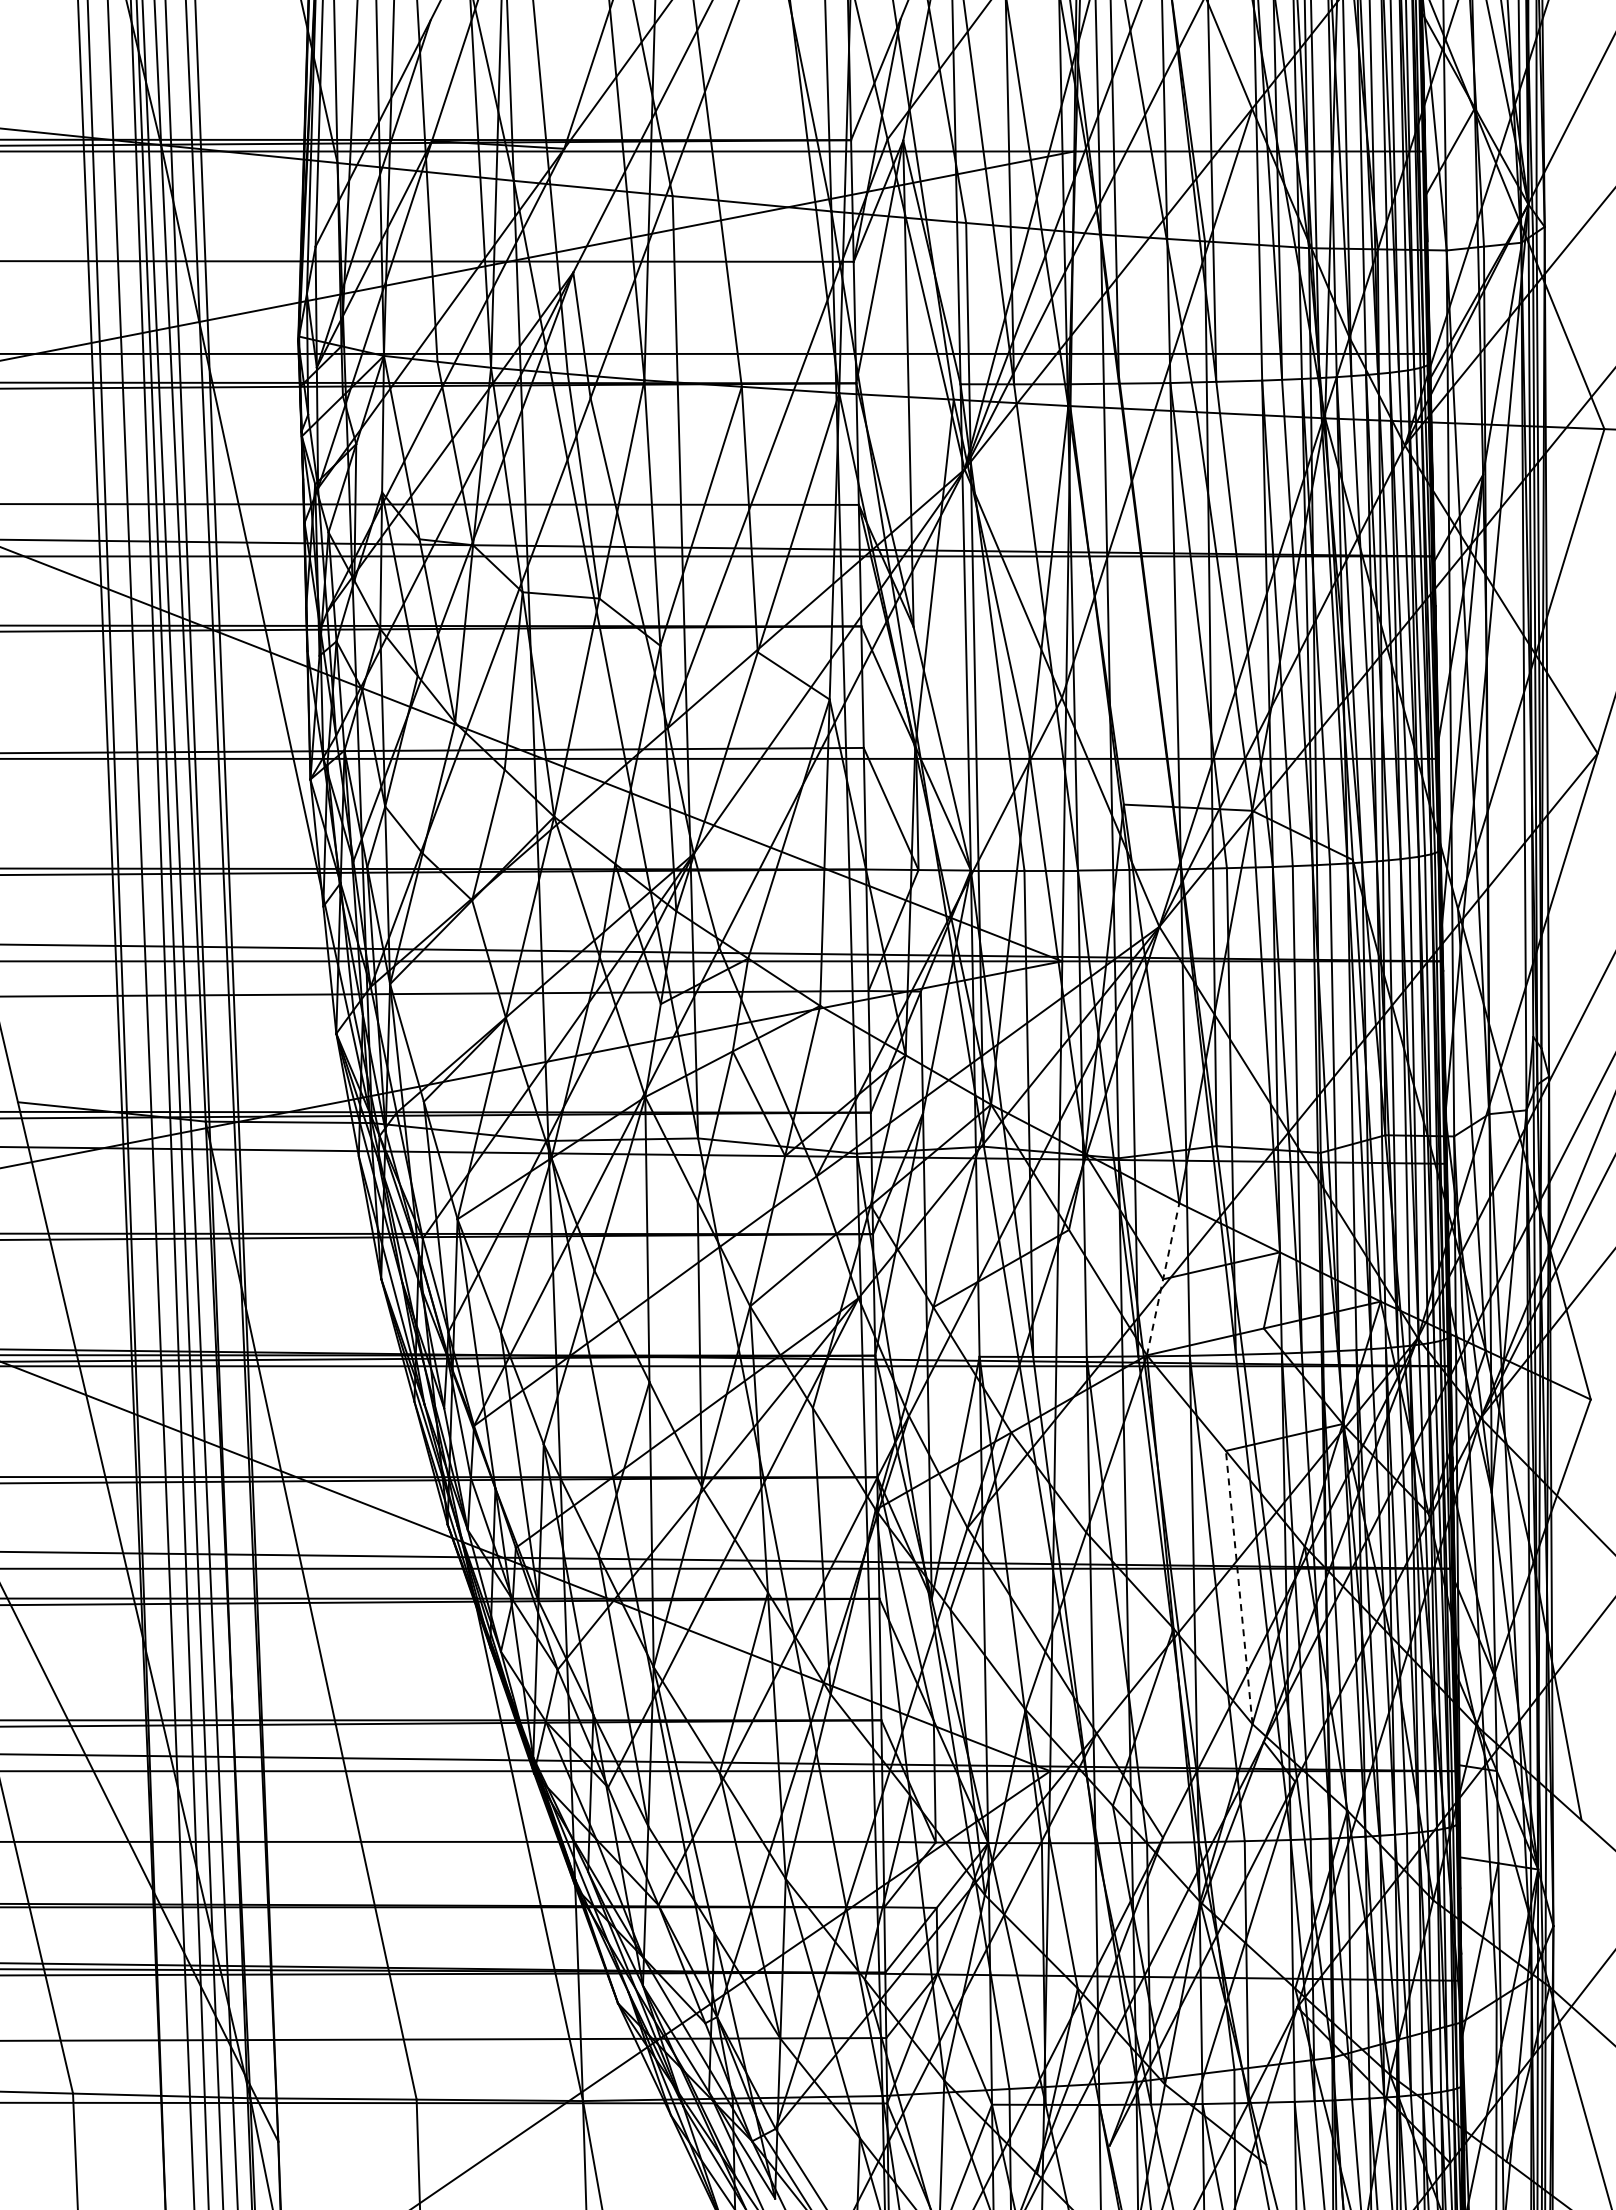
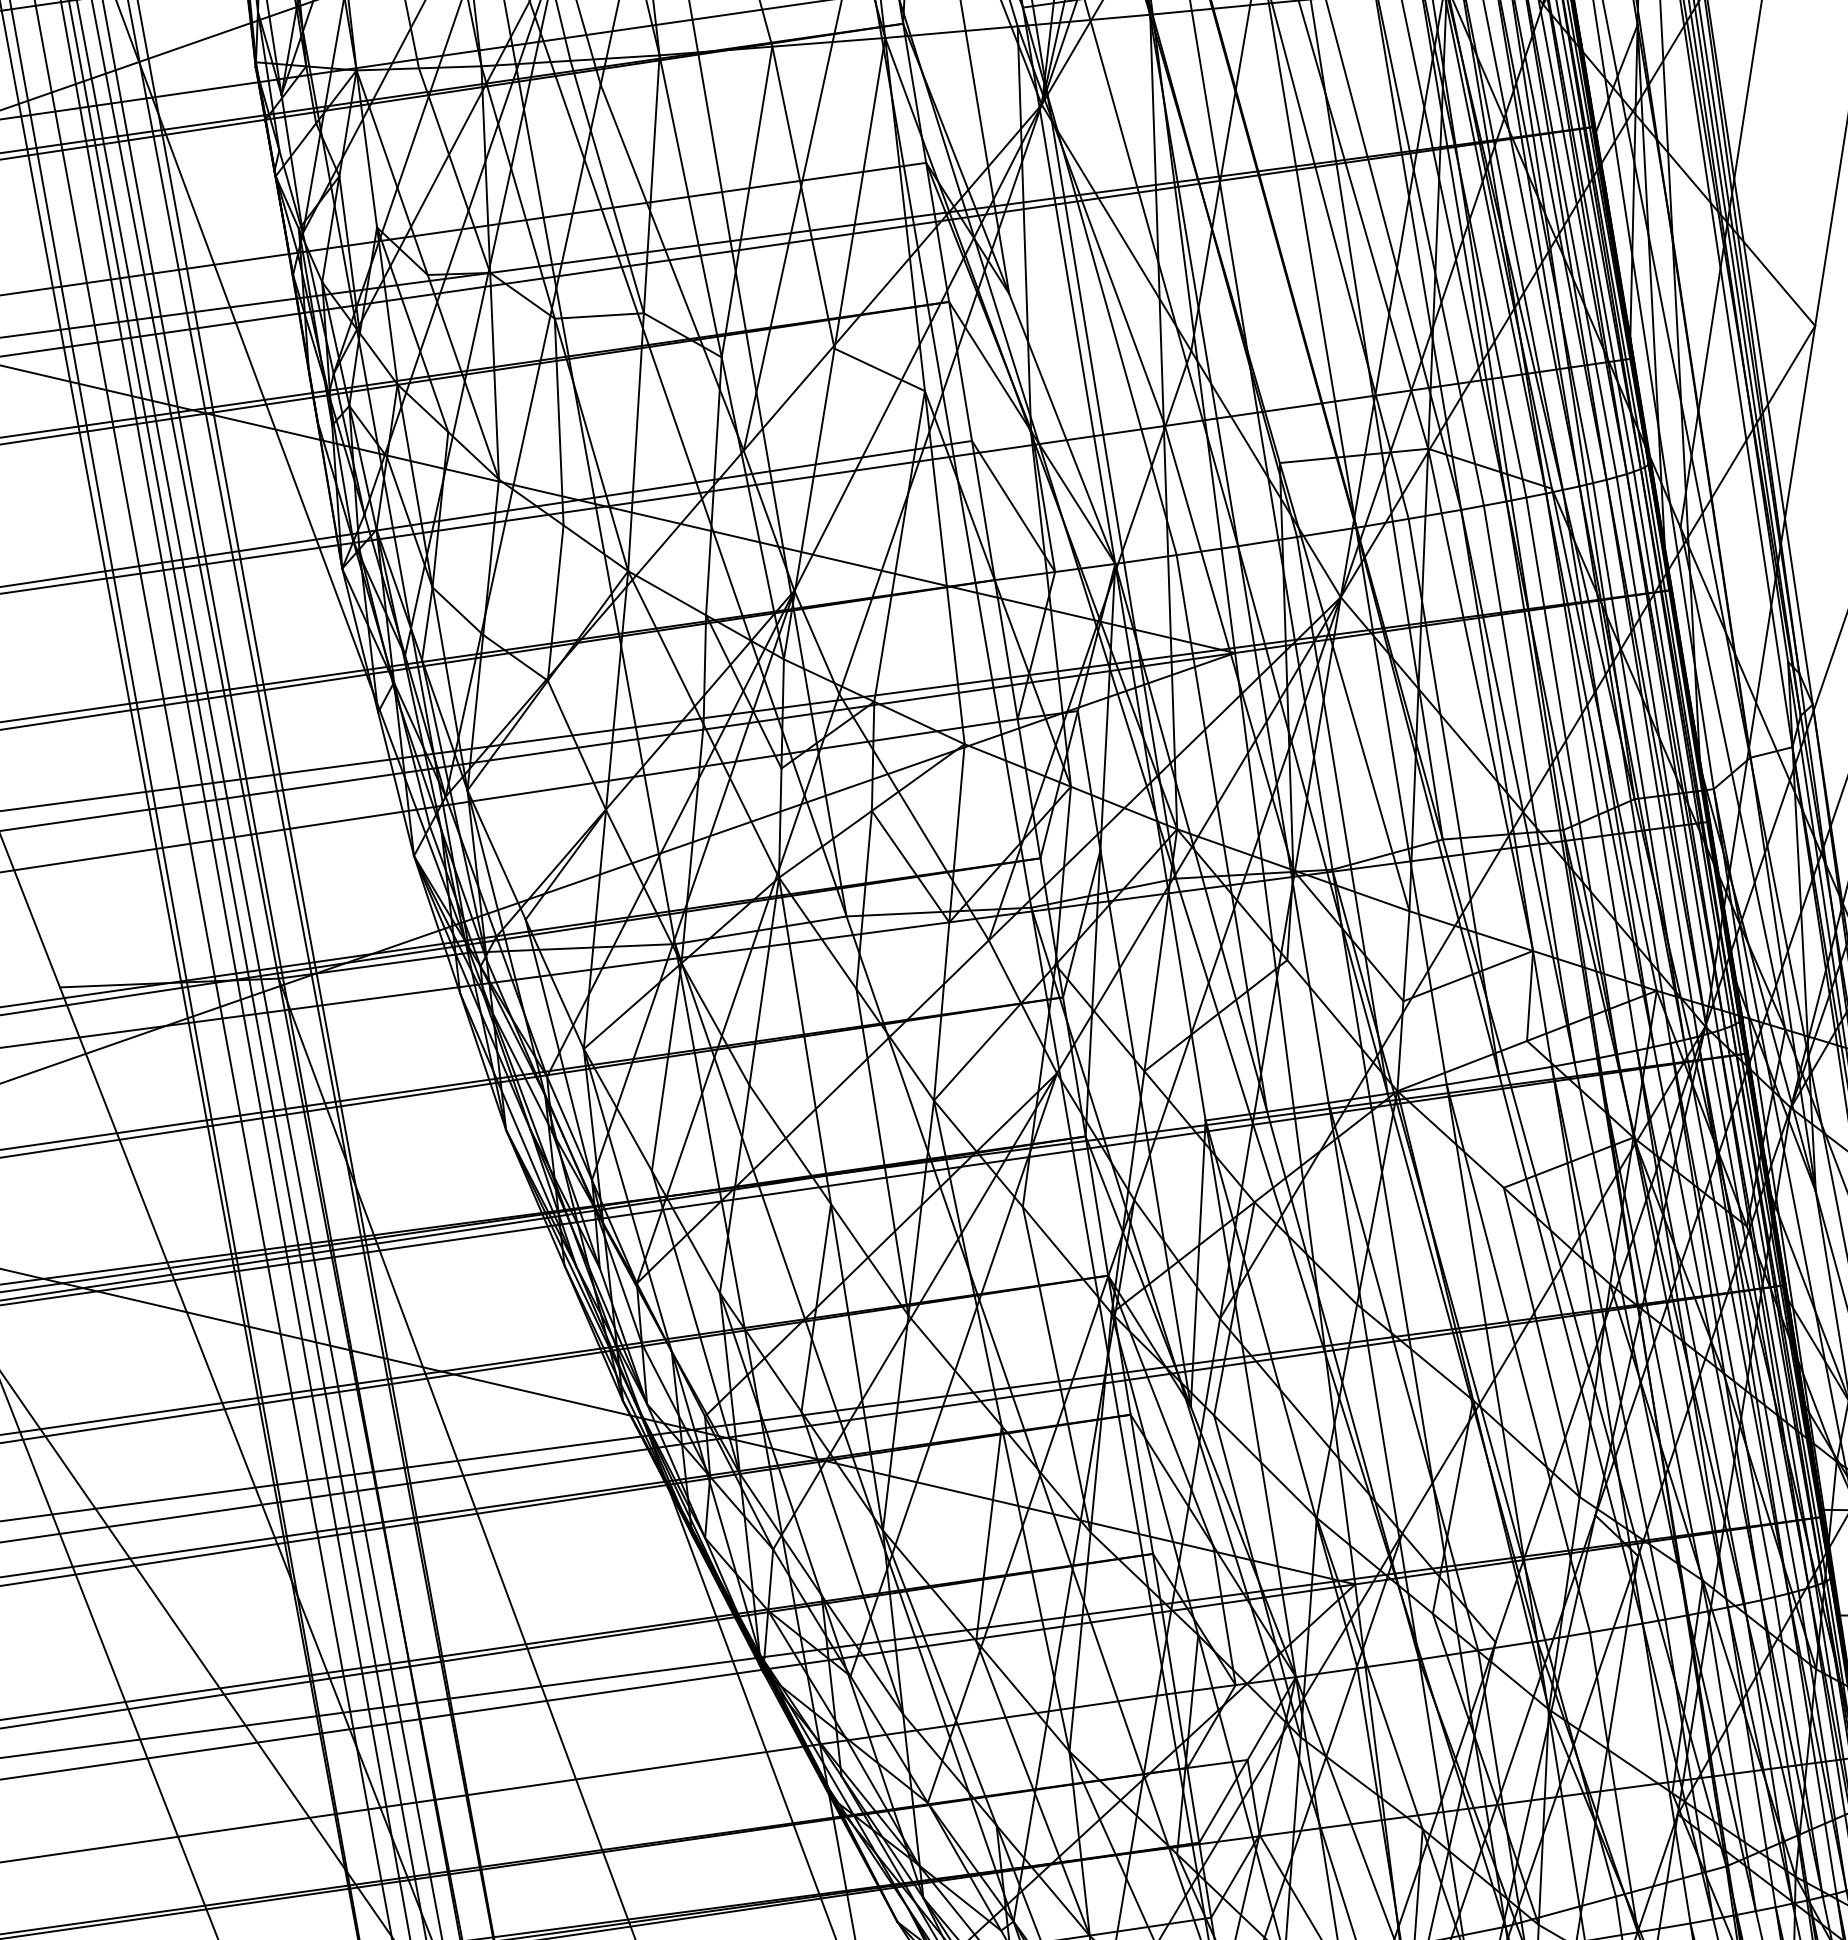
line: (1163, 1279) -> (1403, 1001), dashed -> solid
line: (1239, 1587) -> (1542, 1342), dashed -> solid

